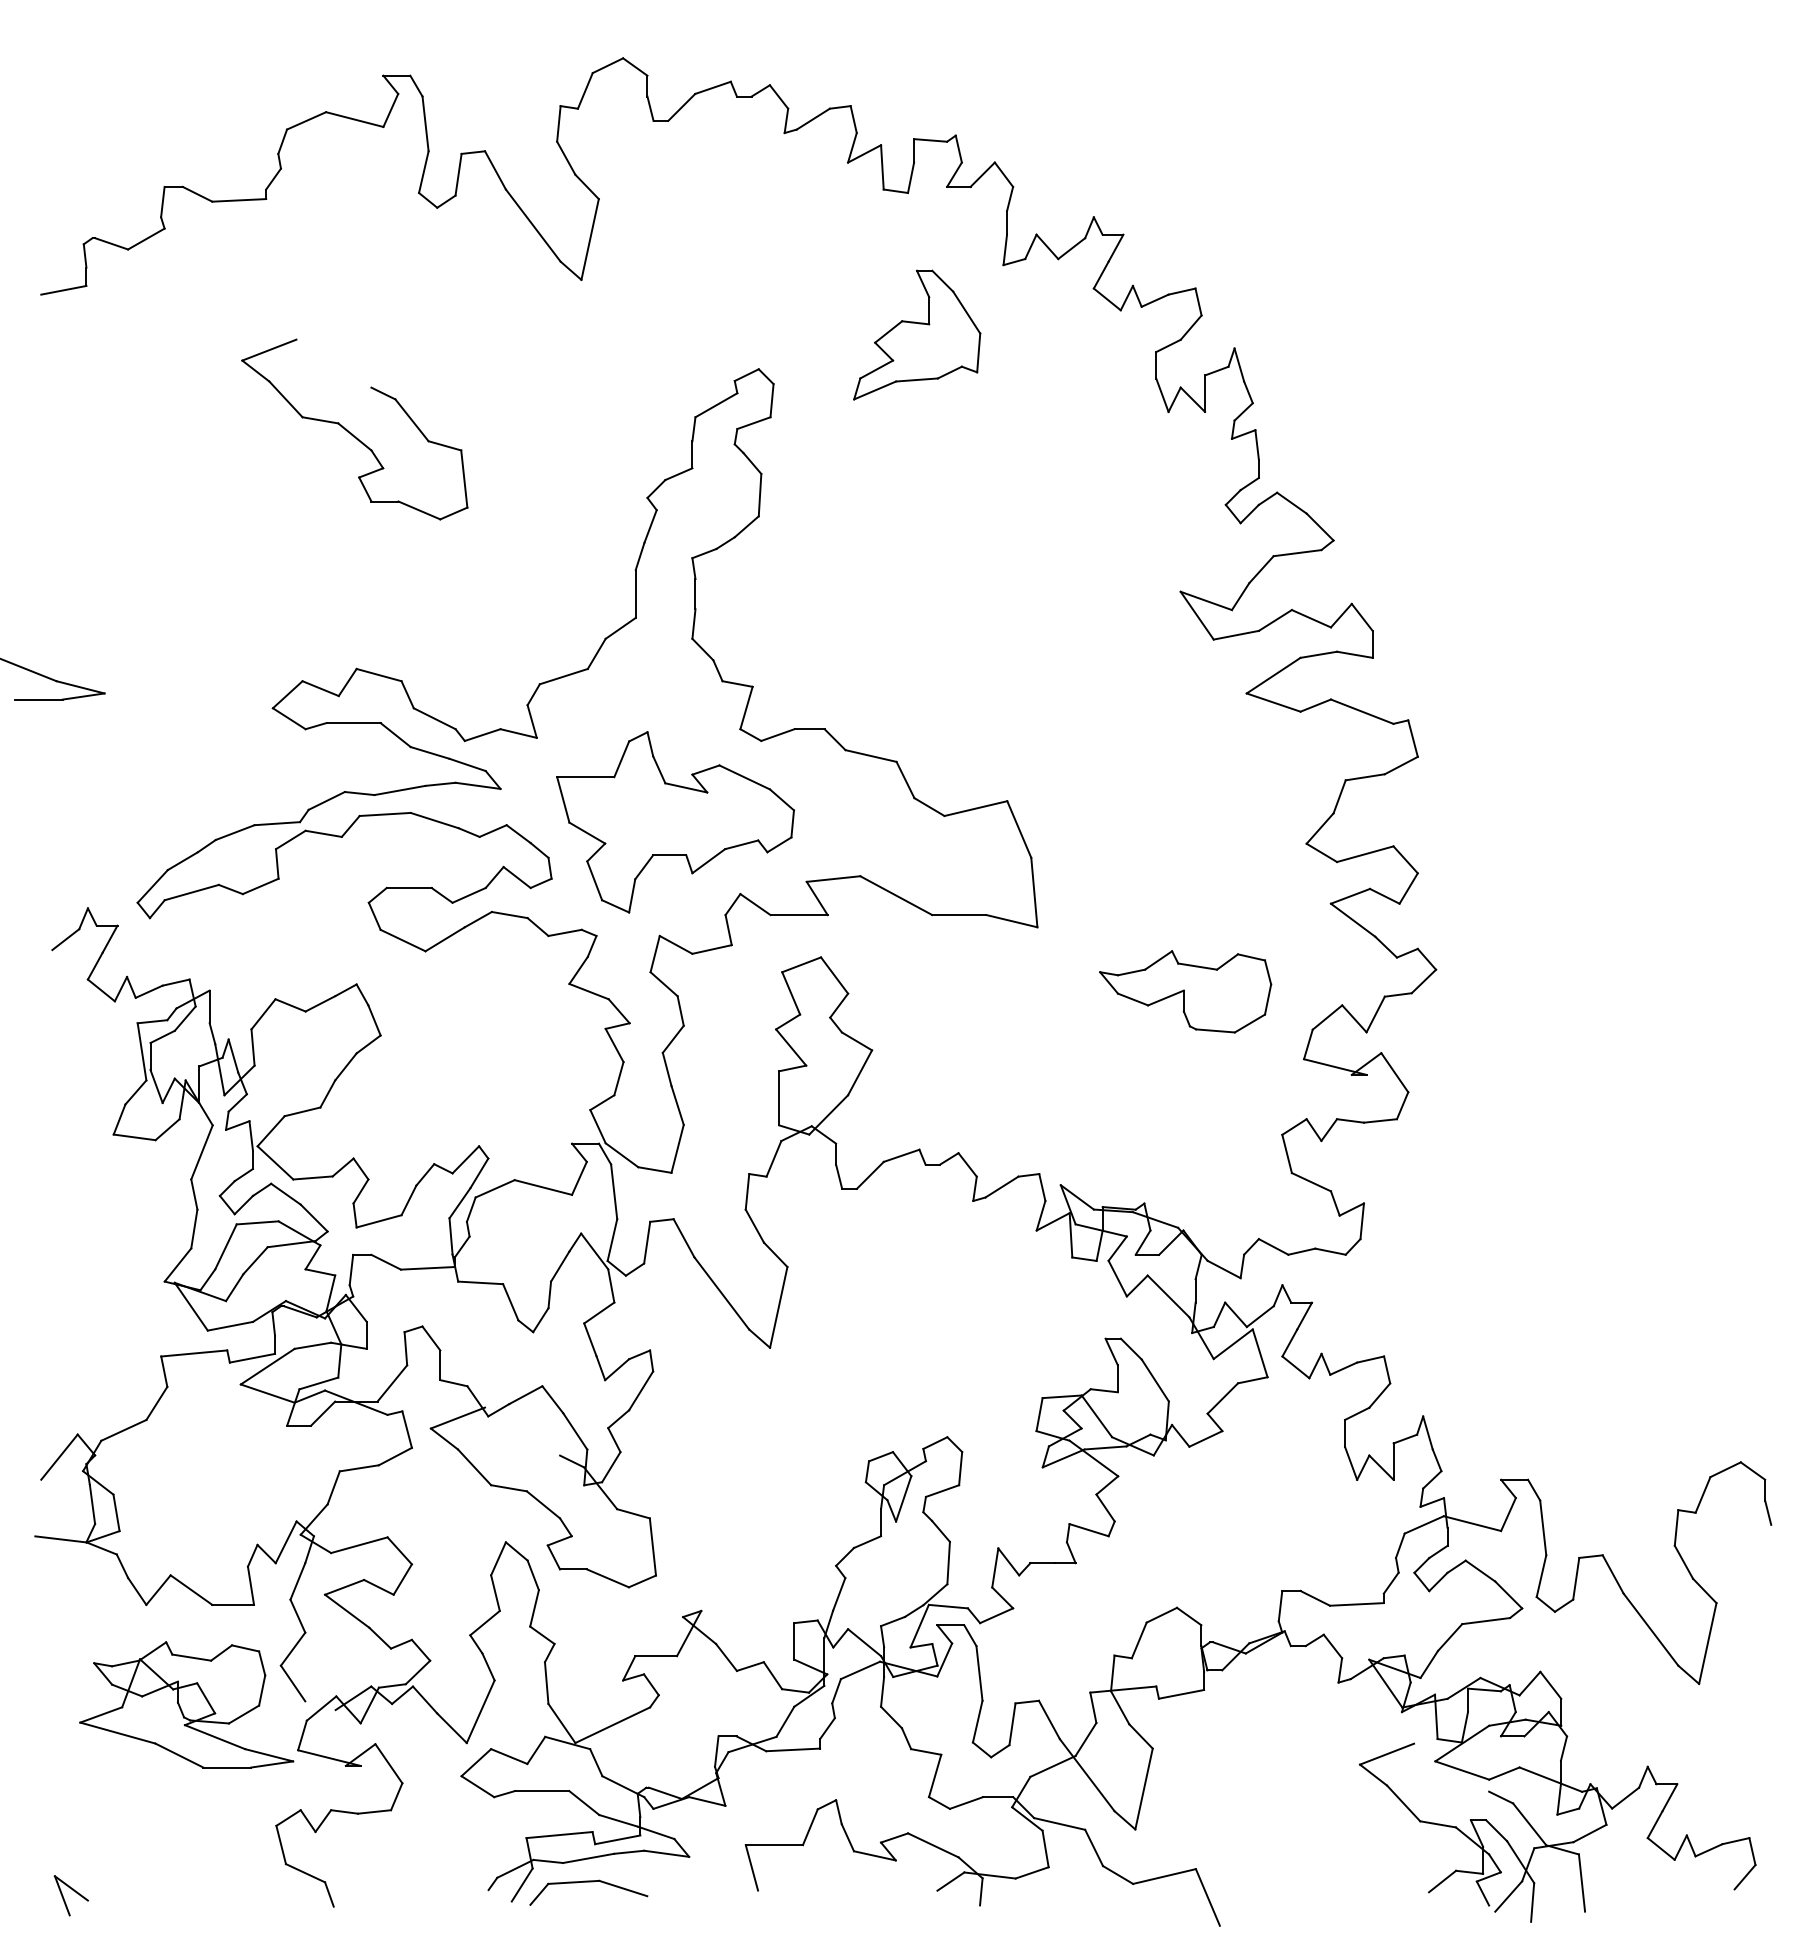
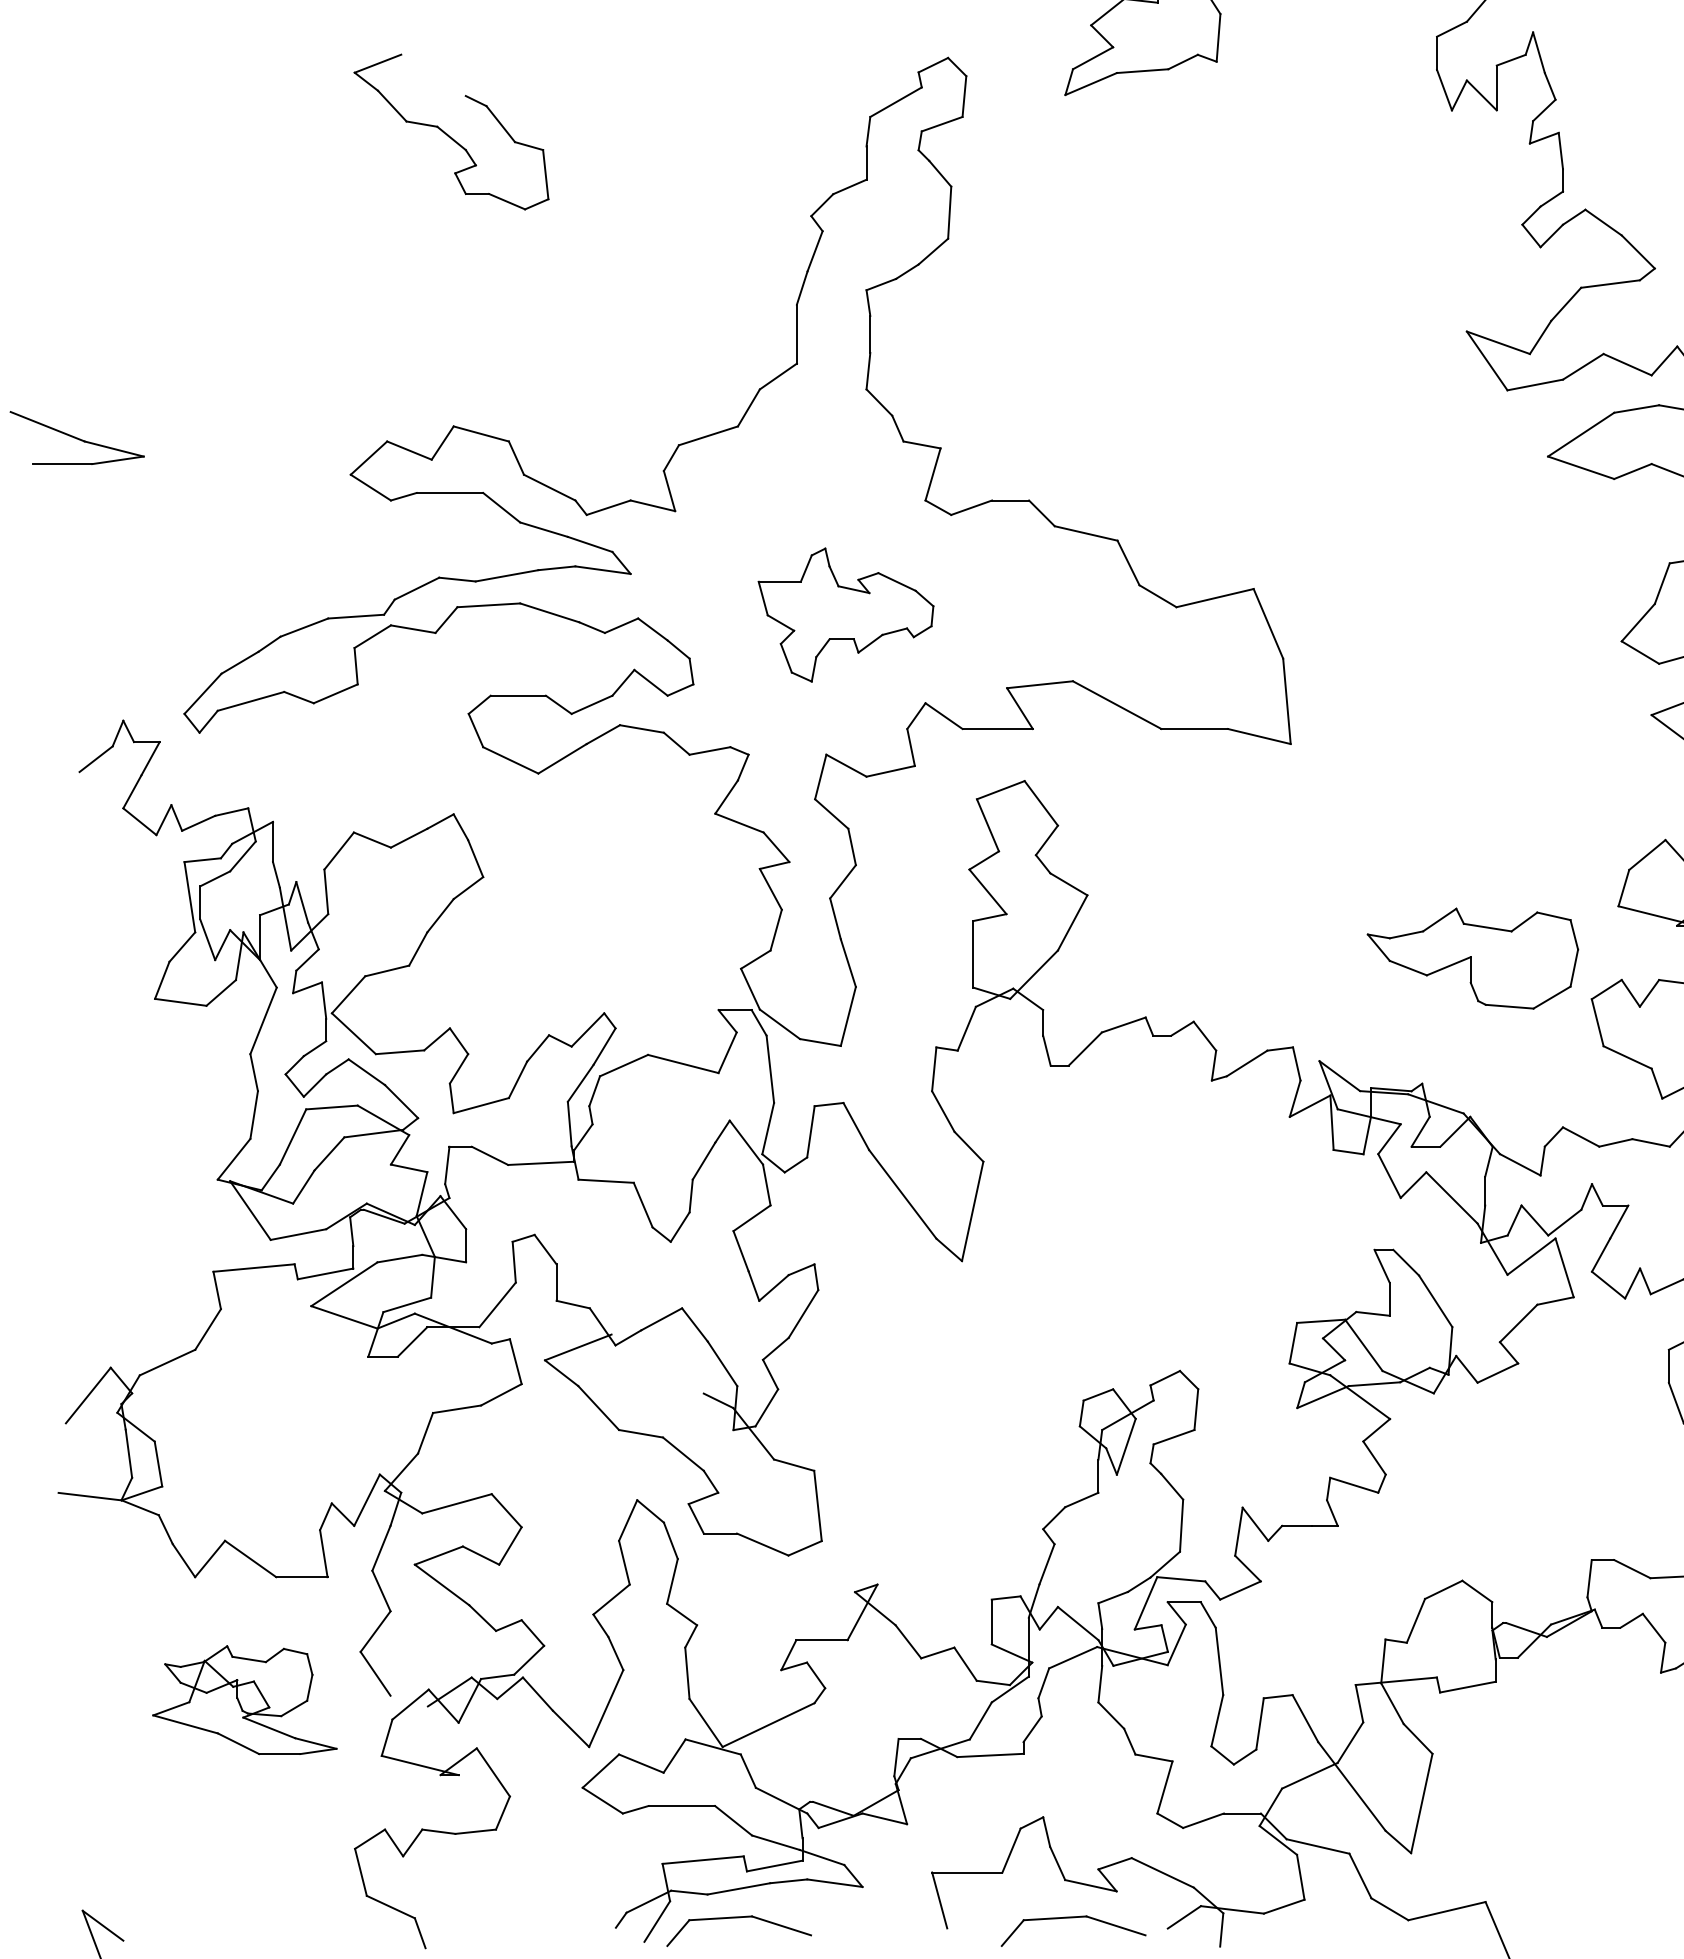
part: (354, 429) -> (451, 132), size x0.7
part: (675, 822) -> (845, 615), size x0.6
part: (1185, 991) -> (1472, 958), moved
part: (186, 1704) -> (244, 1699), size x0.7
part: (860, 1882) -> (1073, 1918), added

